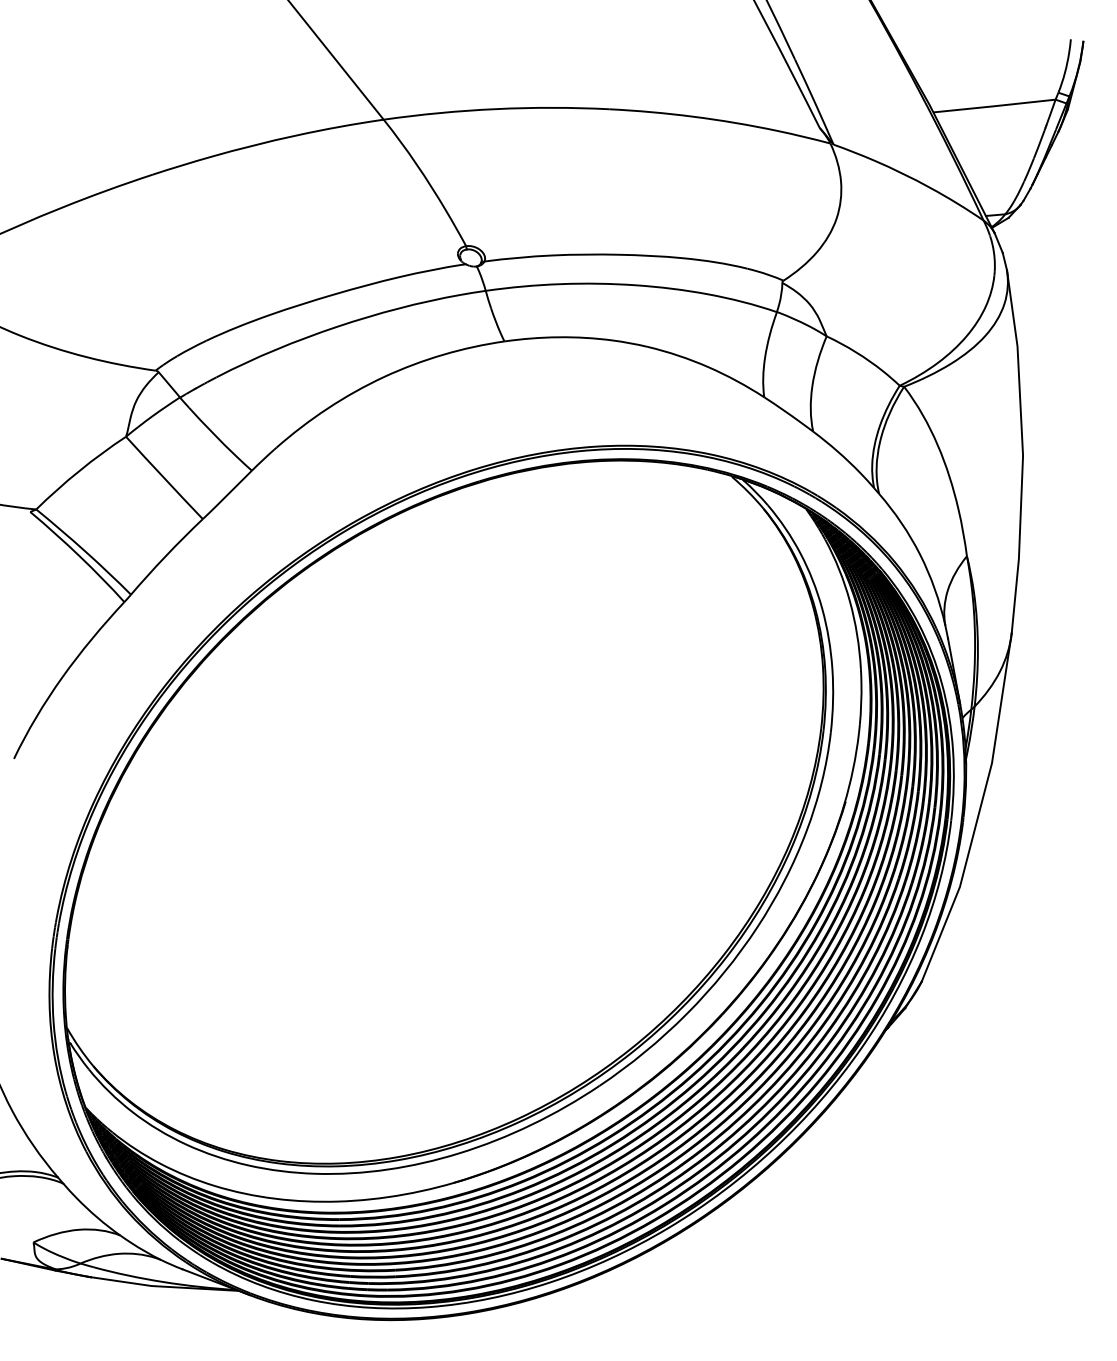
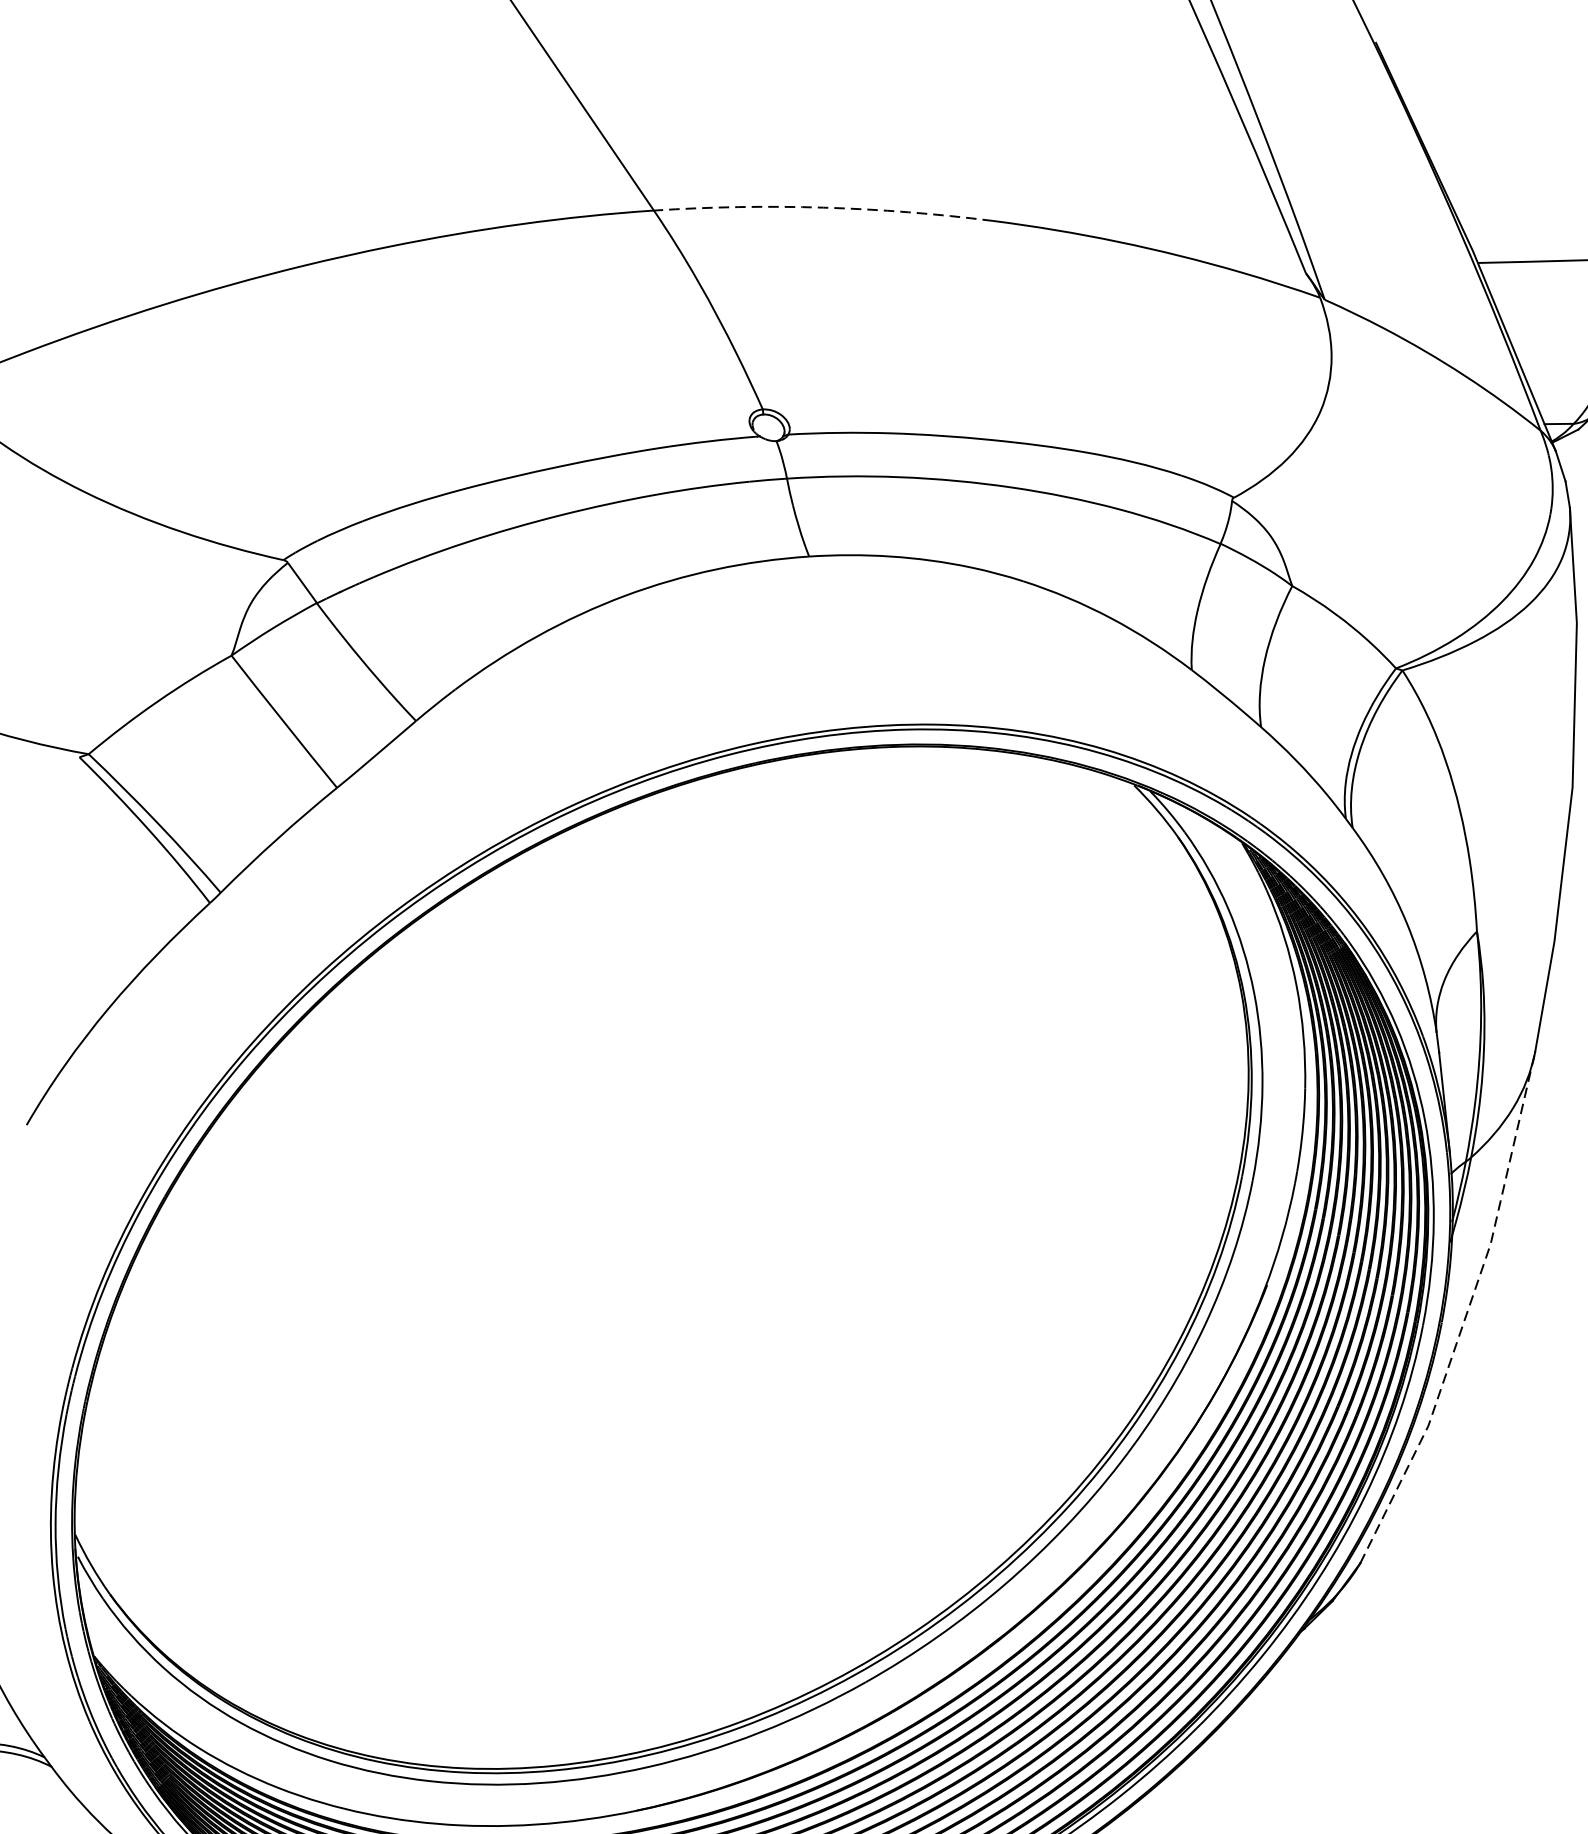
arc: (496, 109) -> (823, 208), solid -> dashed
line: (979, 810) -> (1466, 1313), solid -> dashed

